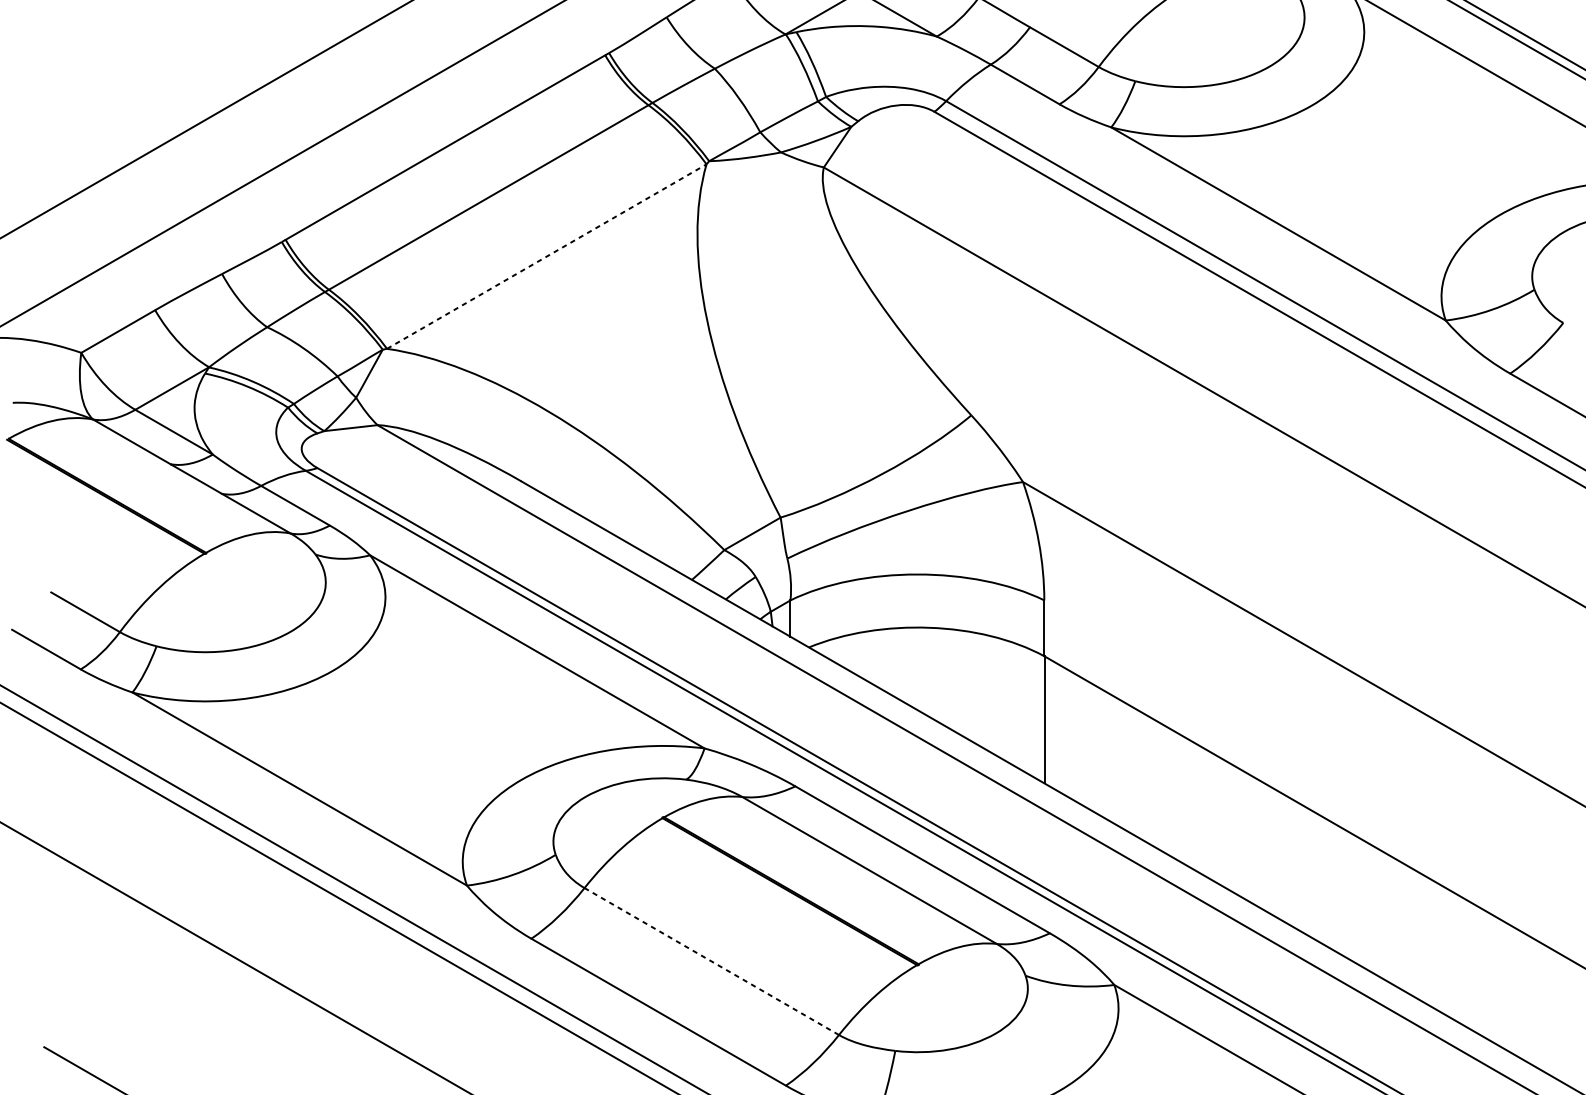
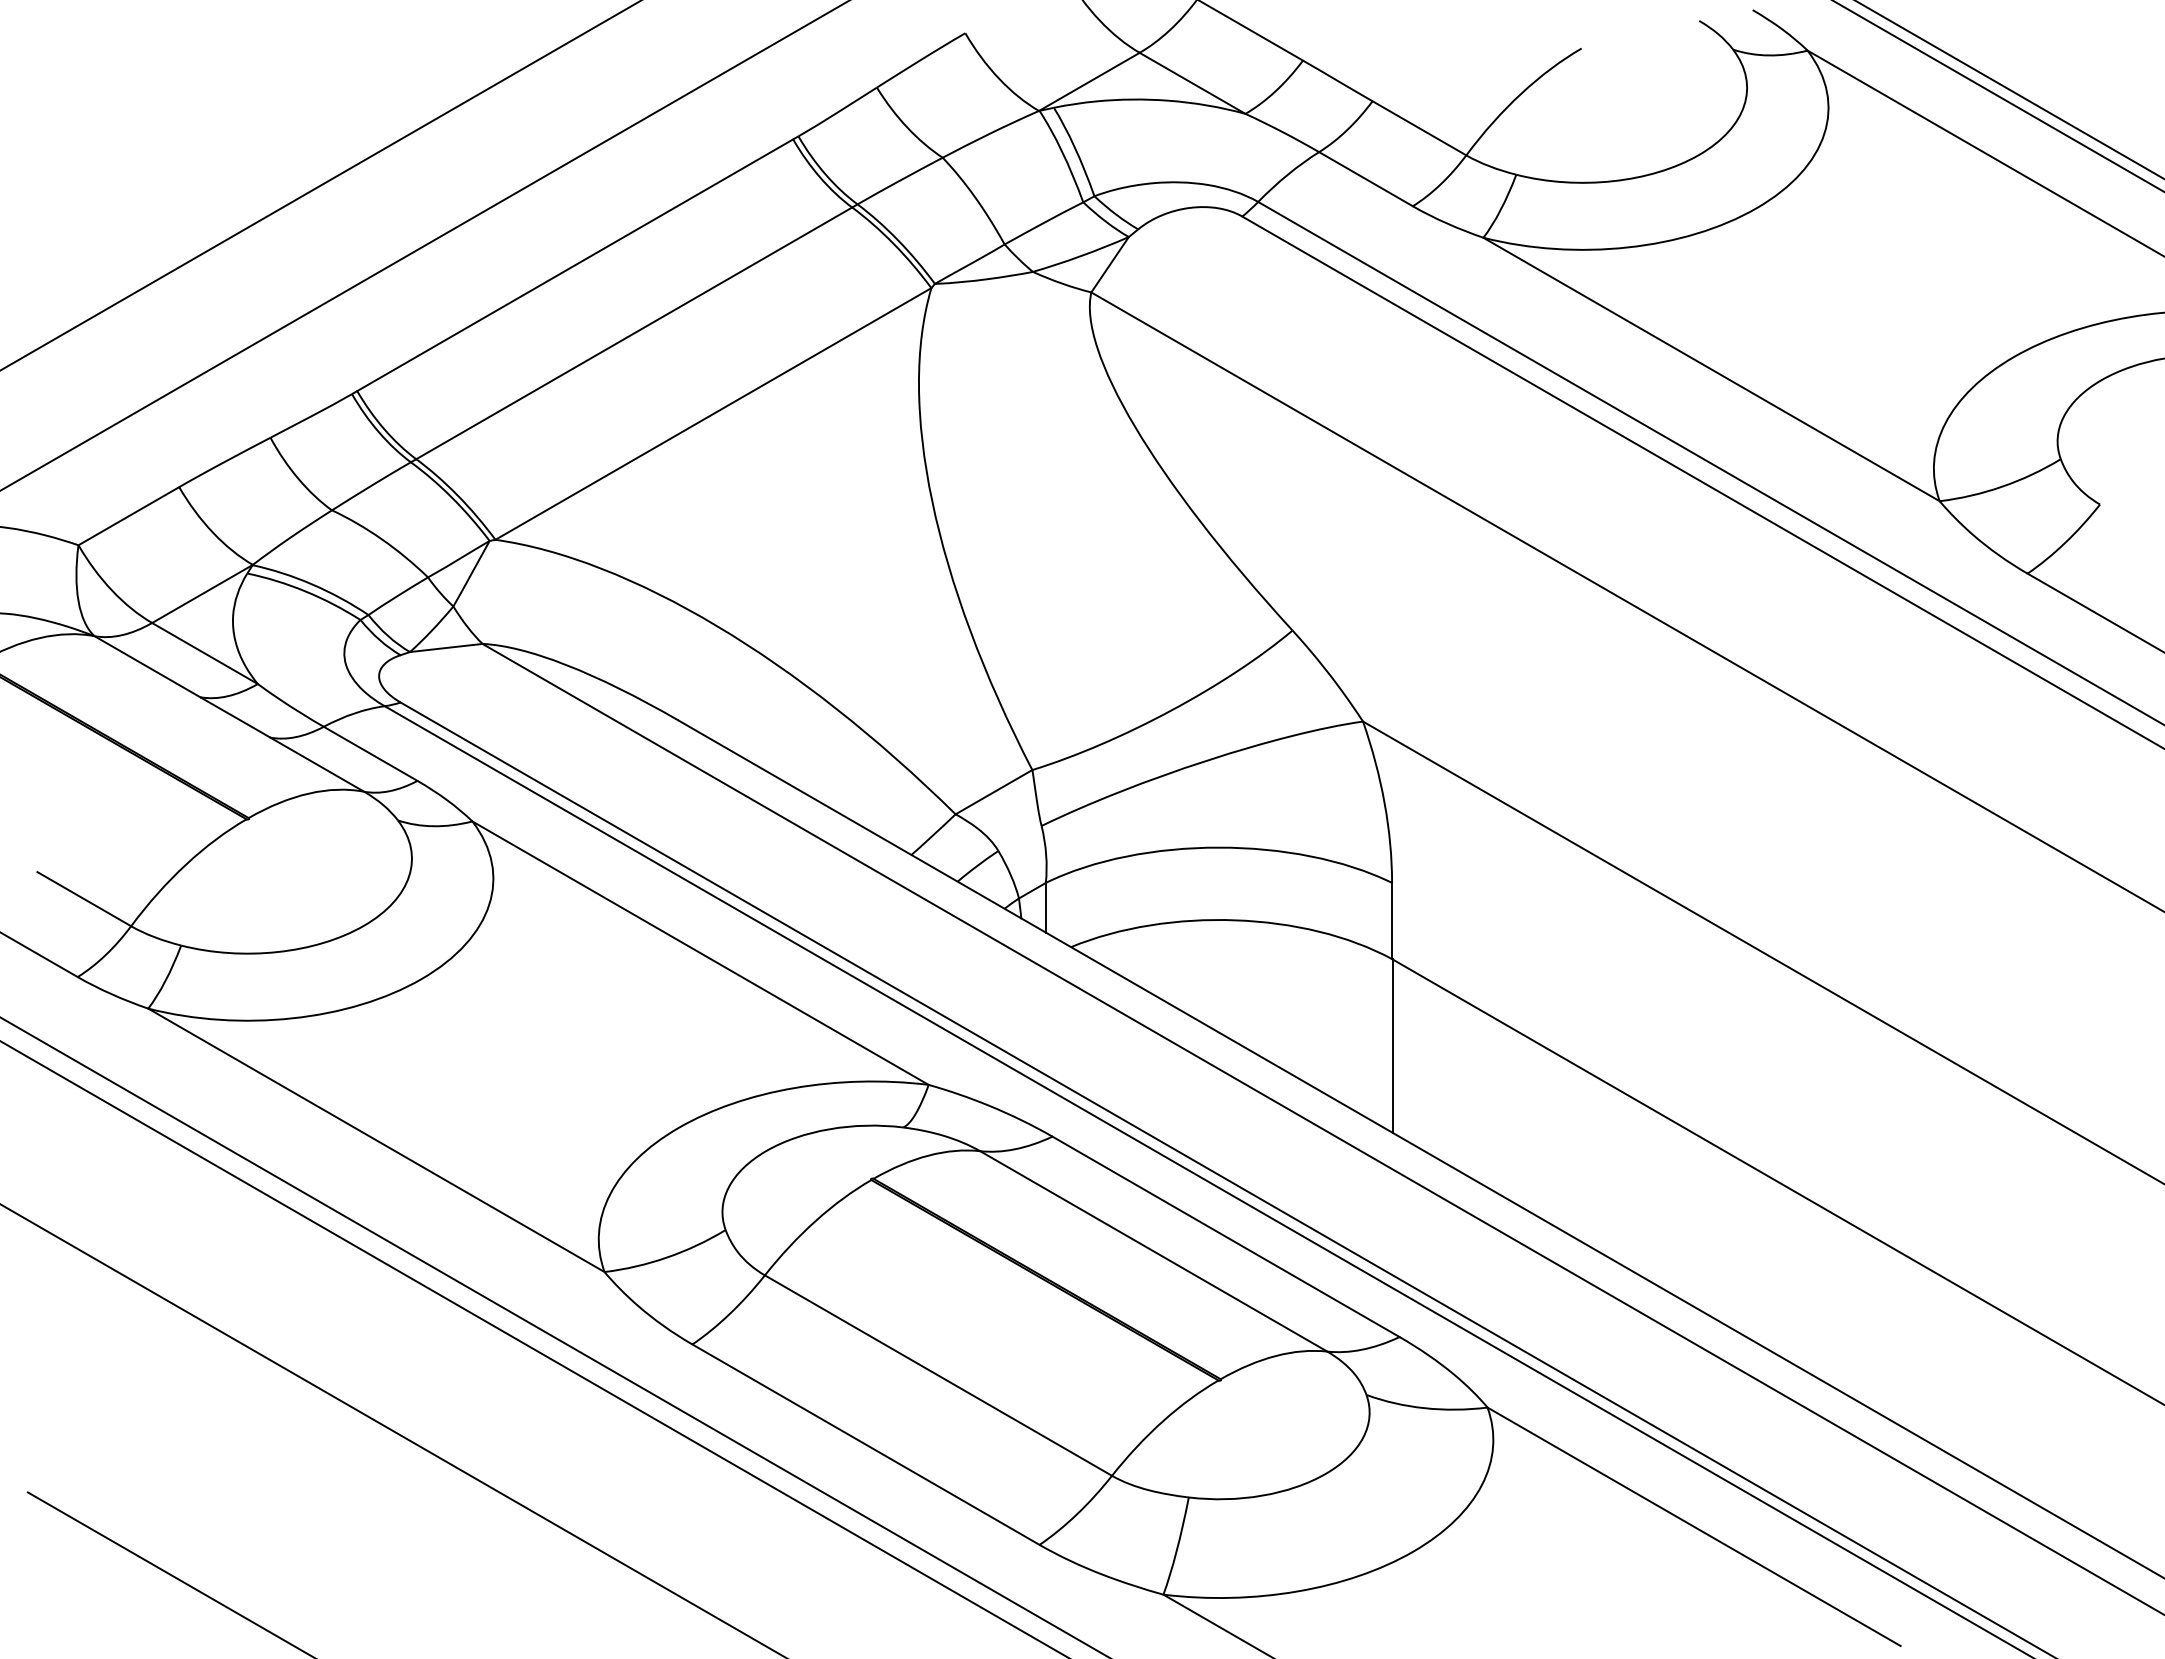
line: (546, 256) -> (713, 413), dashed -> solid
line: (711, 961) -> (938, 1375), dashed -> solid

